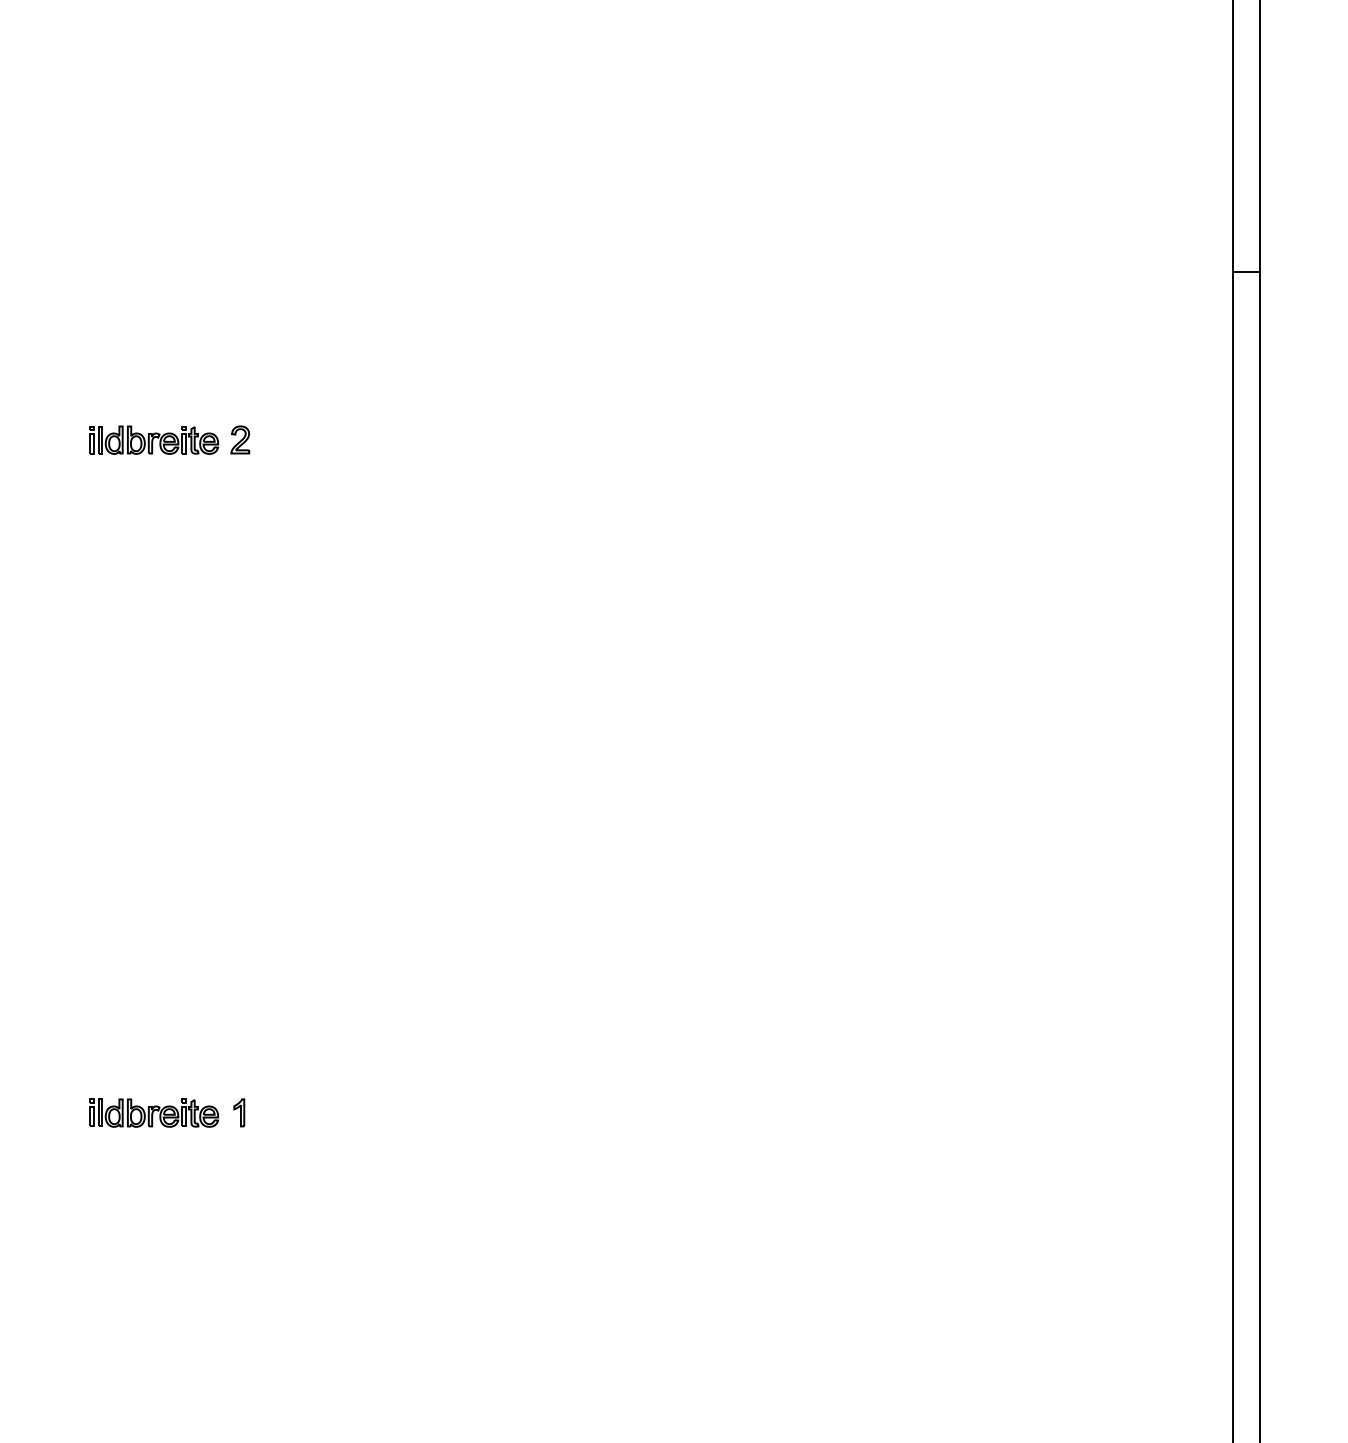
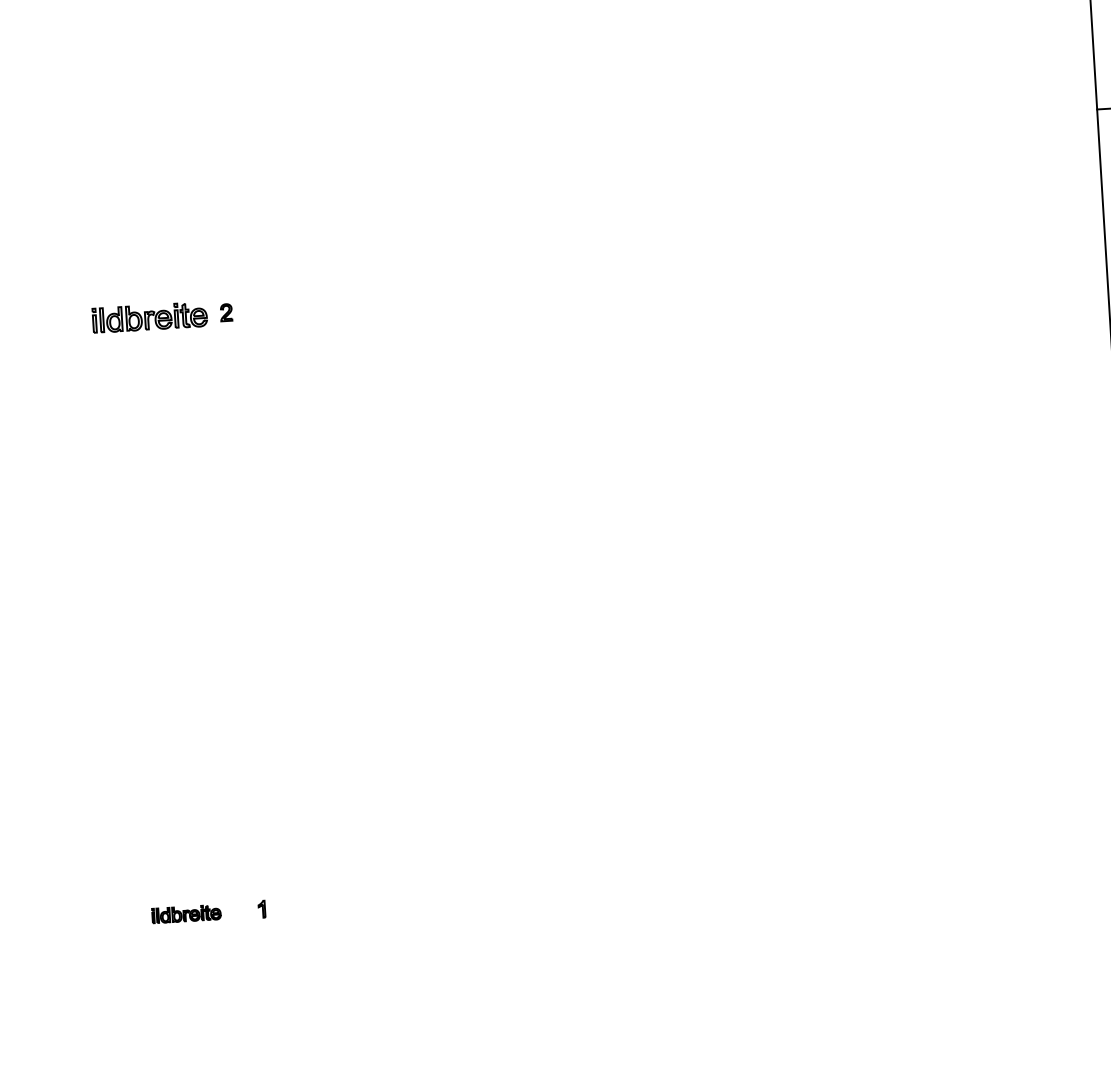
part: (240, 439) -> (226, 312), size x0.7
part: (154, 1112) -> (186, 913), size x0.6
part: (239, 1112) -> (262, 908), size x0.7

